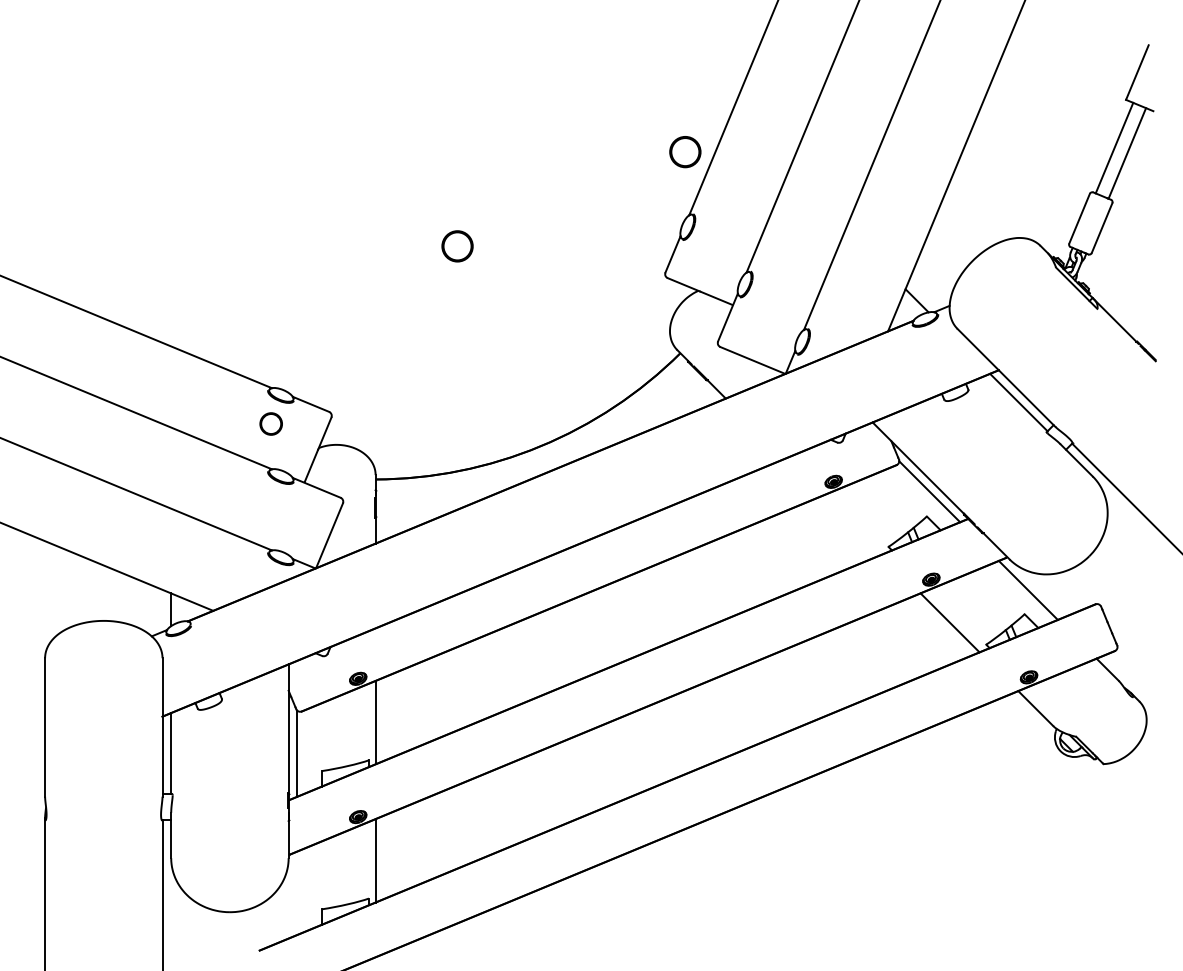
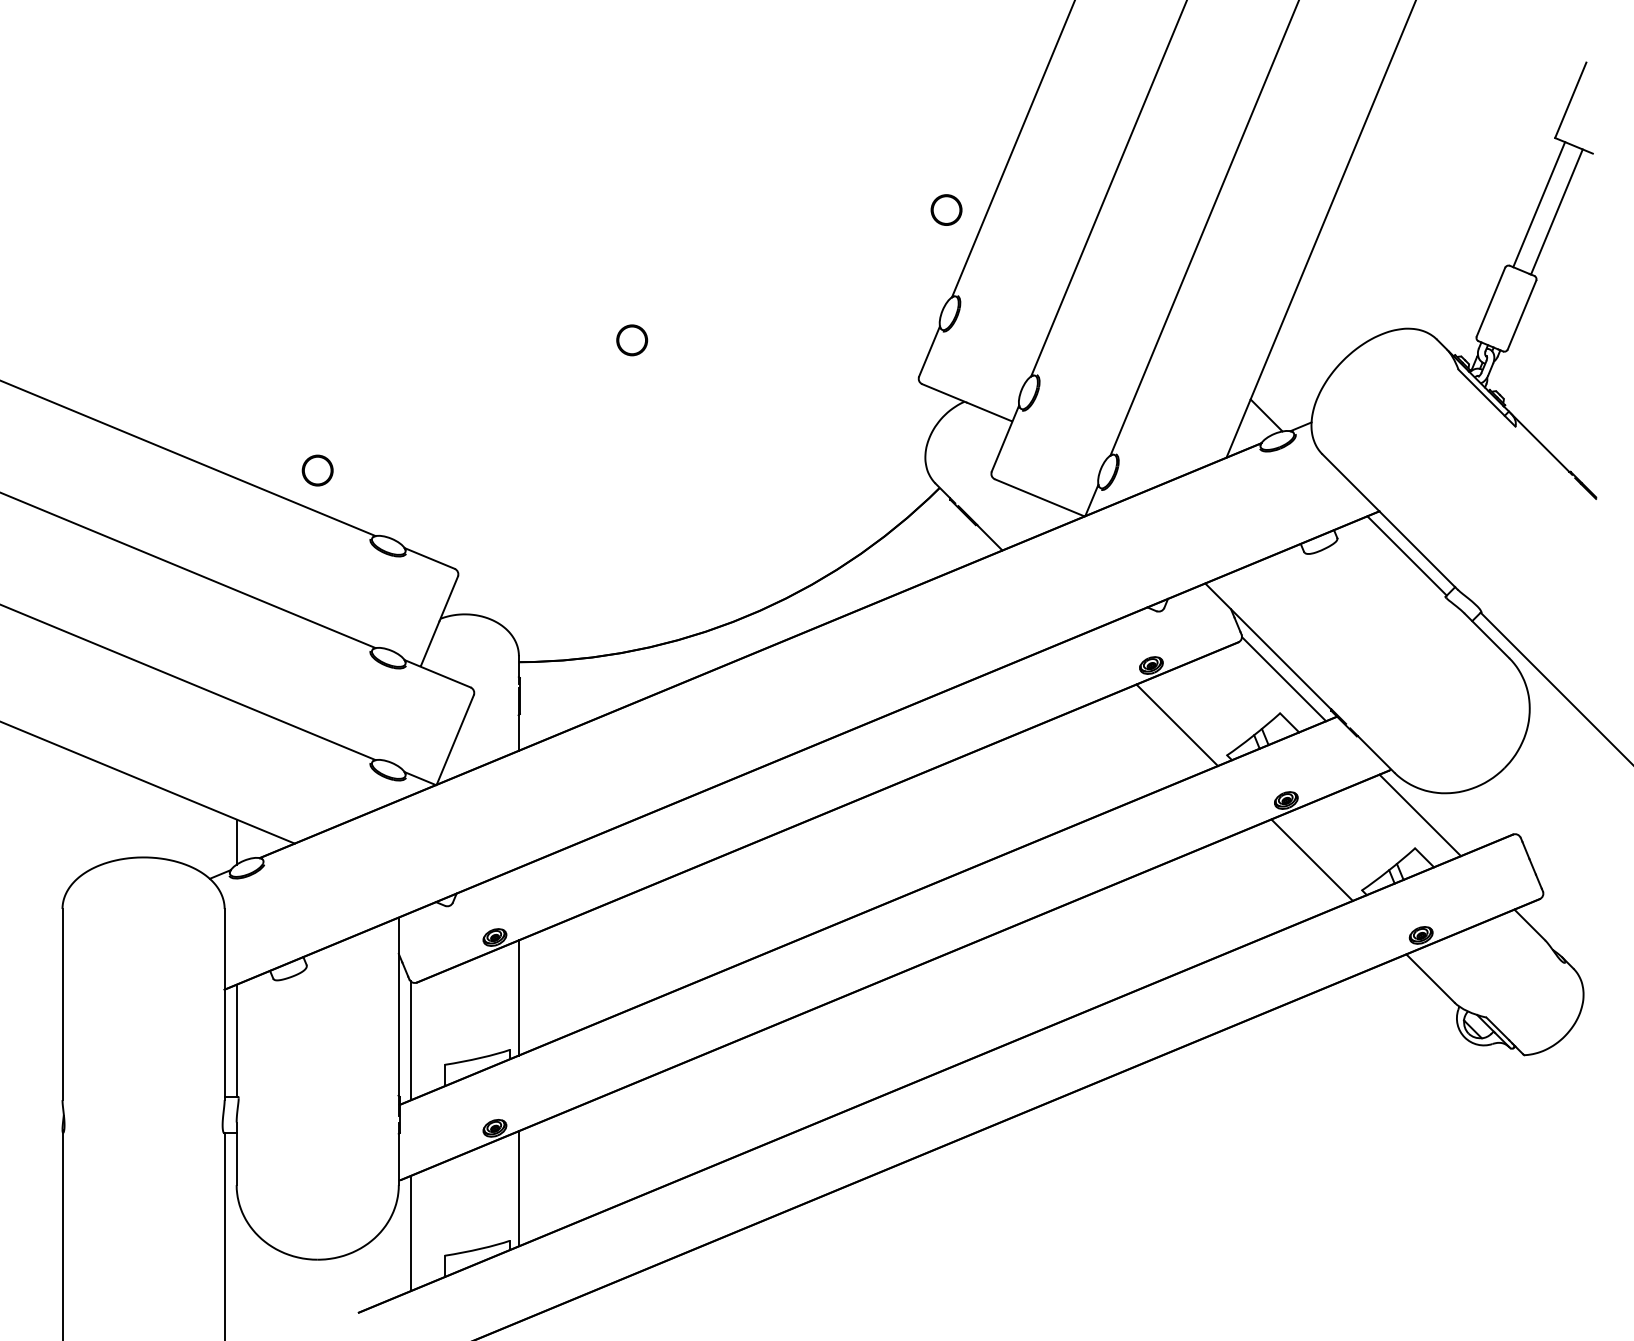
circle: (685, 151) -> (946, 209), size x0.71
circle: (457, 246) -> (632, 340), size x0.71
circle: (271, 423) -> (317, 470), moved
line: (852, 525) -> (1177, 725), added
line: (297, 893) -> (410, 1233), added

